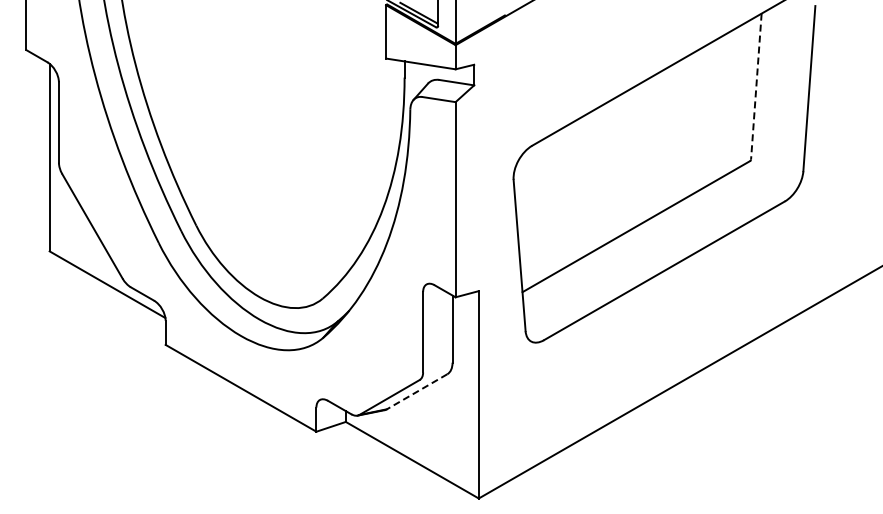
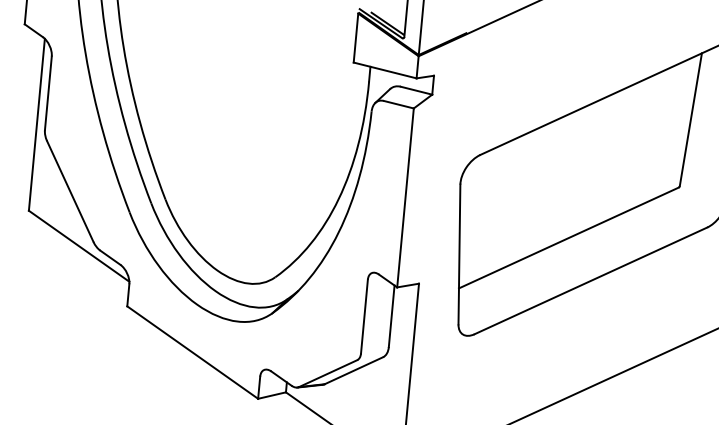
line: (756, 87) -> (690, 120), dashed -> solid
line: (417, 391) -> (354, 370), dashed -> solid

